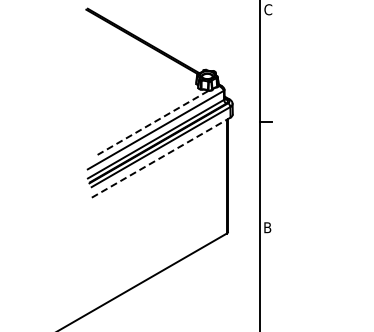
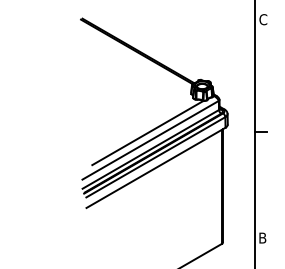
line: (152, 122) -> (147, 132), dashed -> solid
line: (161, 157) -> (156, 167), dashed -> solid

